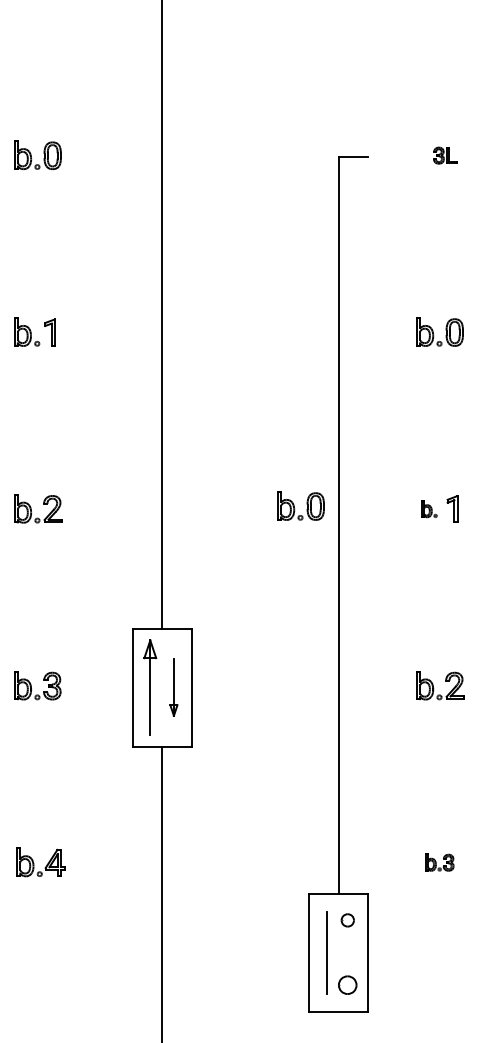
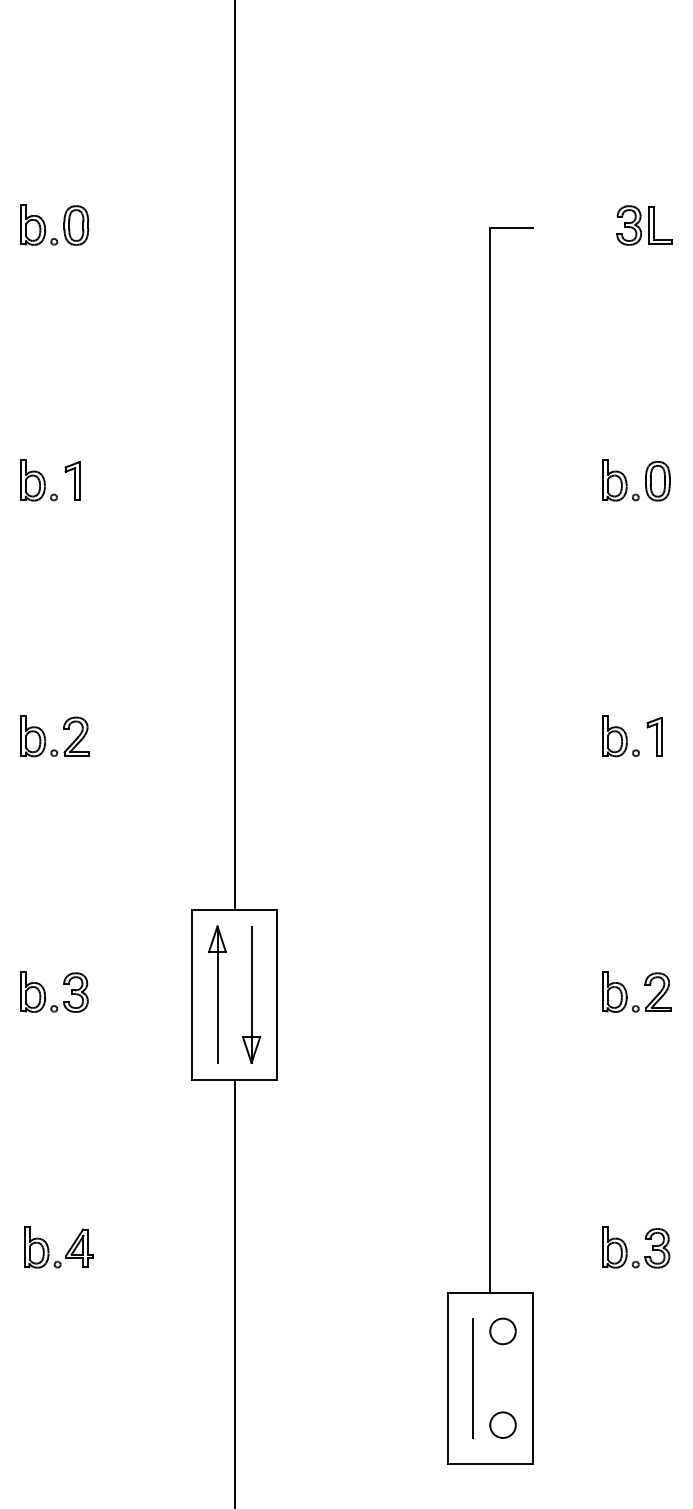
part: (444, 155) -> (643, 225), size x1.67
part: (300, 505) -> (434, 731), removed
part: (429, 508) -> (621, 735), size x1.67
part: (173, 687) -> (251, 994), size x1.67
part: (439, 862) -> (635, 1247), size x1.67
part: (347, 920) -> (502, 1331), size x1.43

